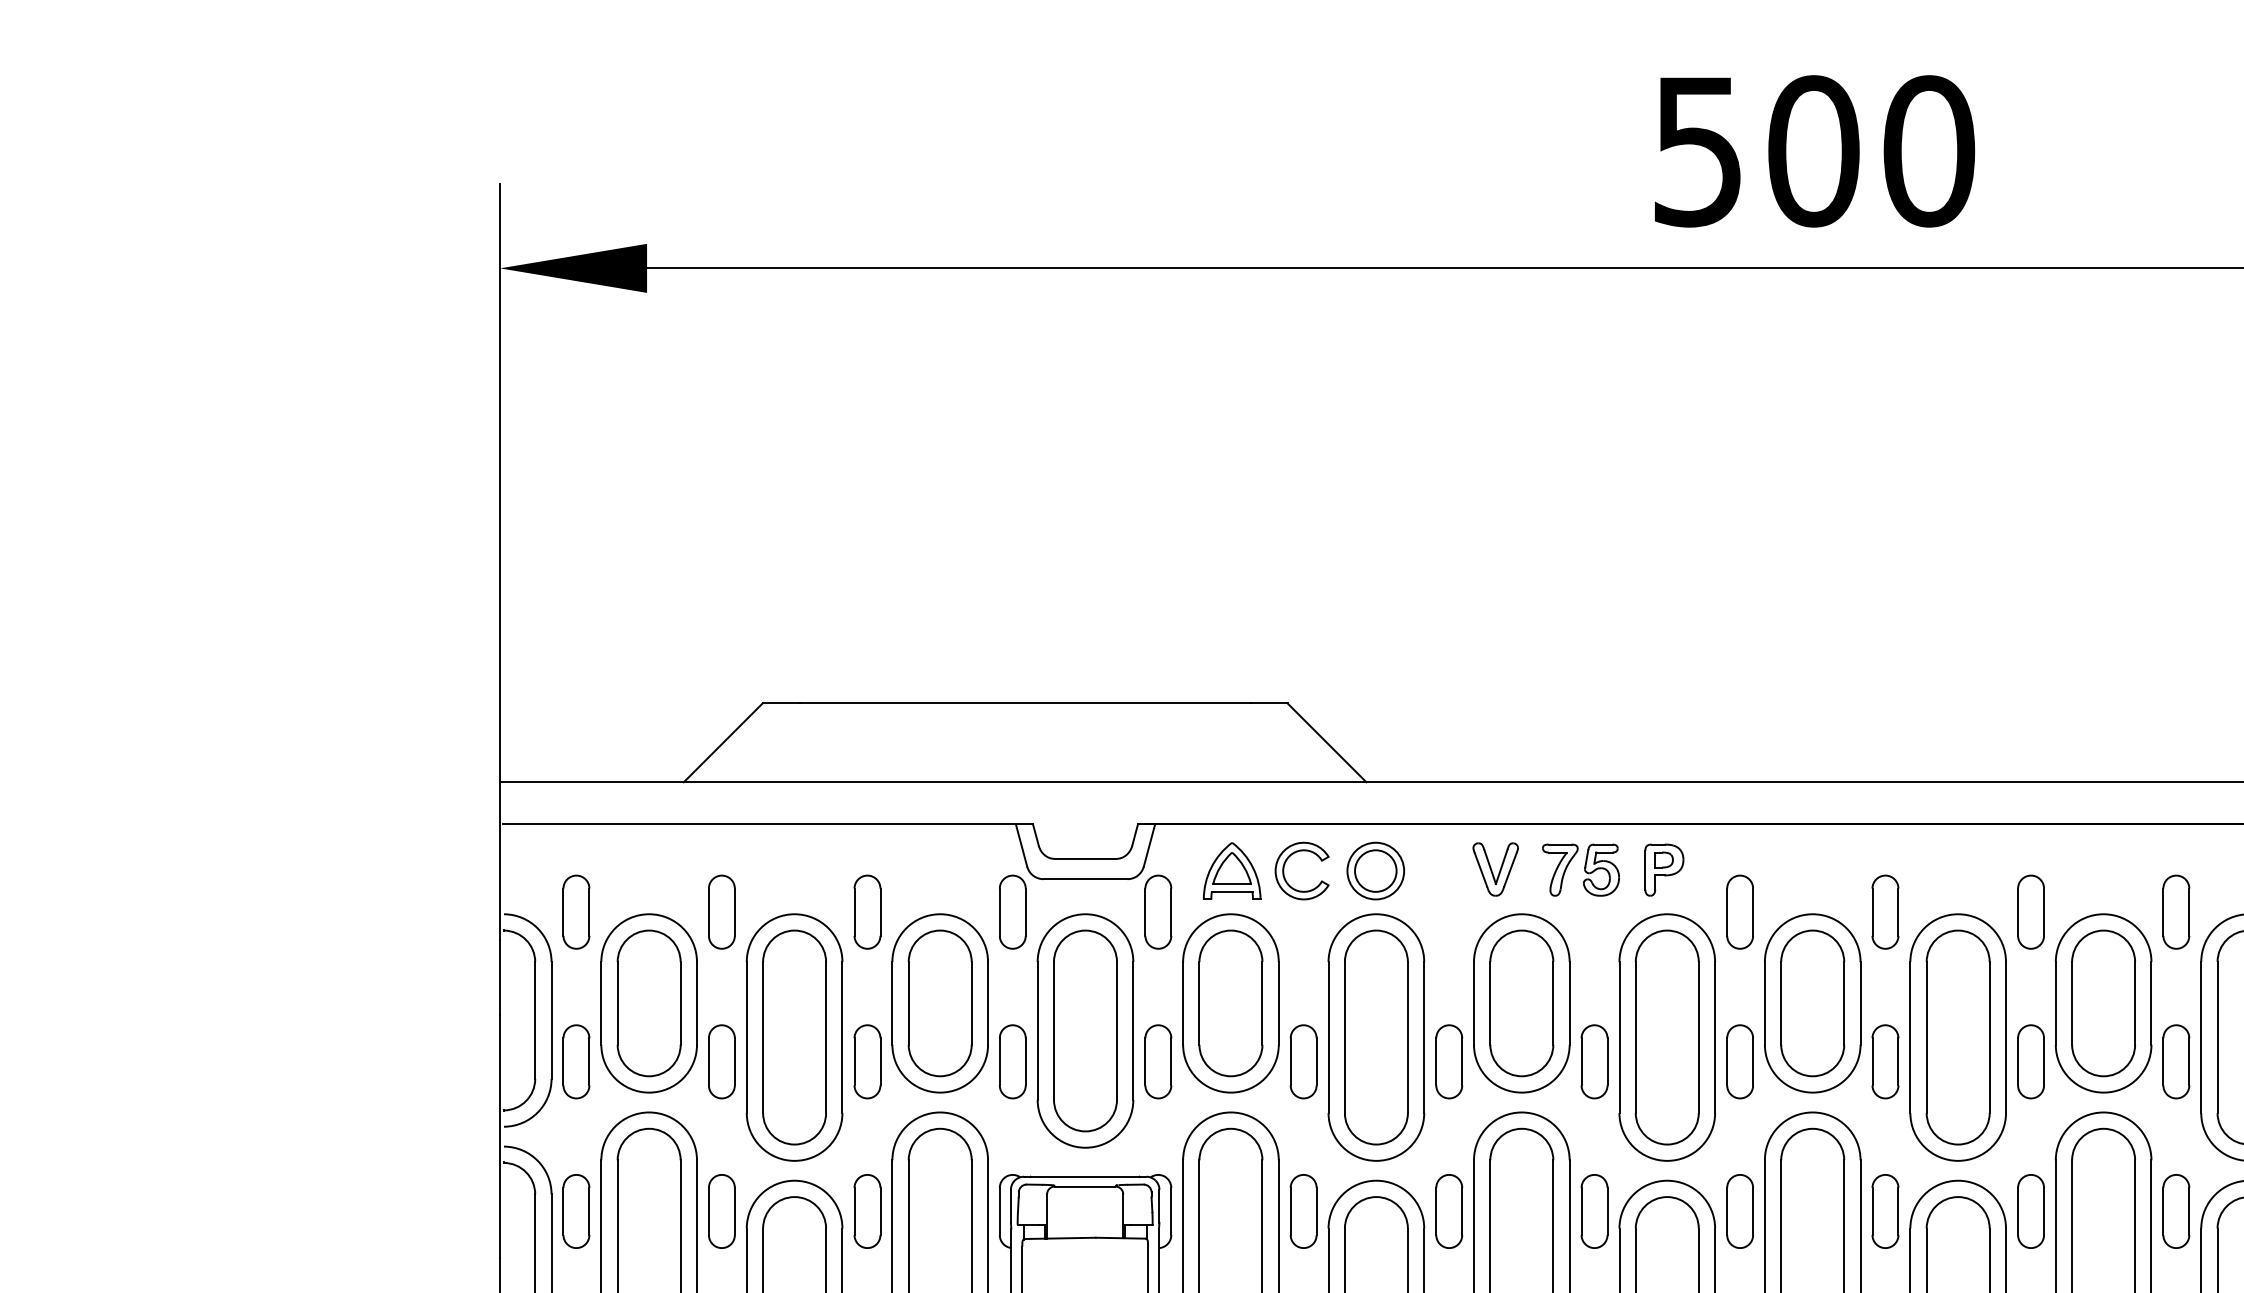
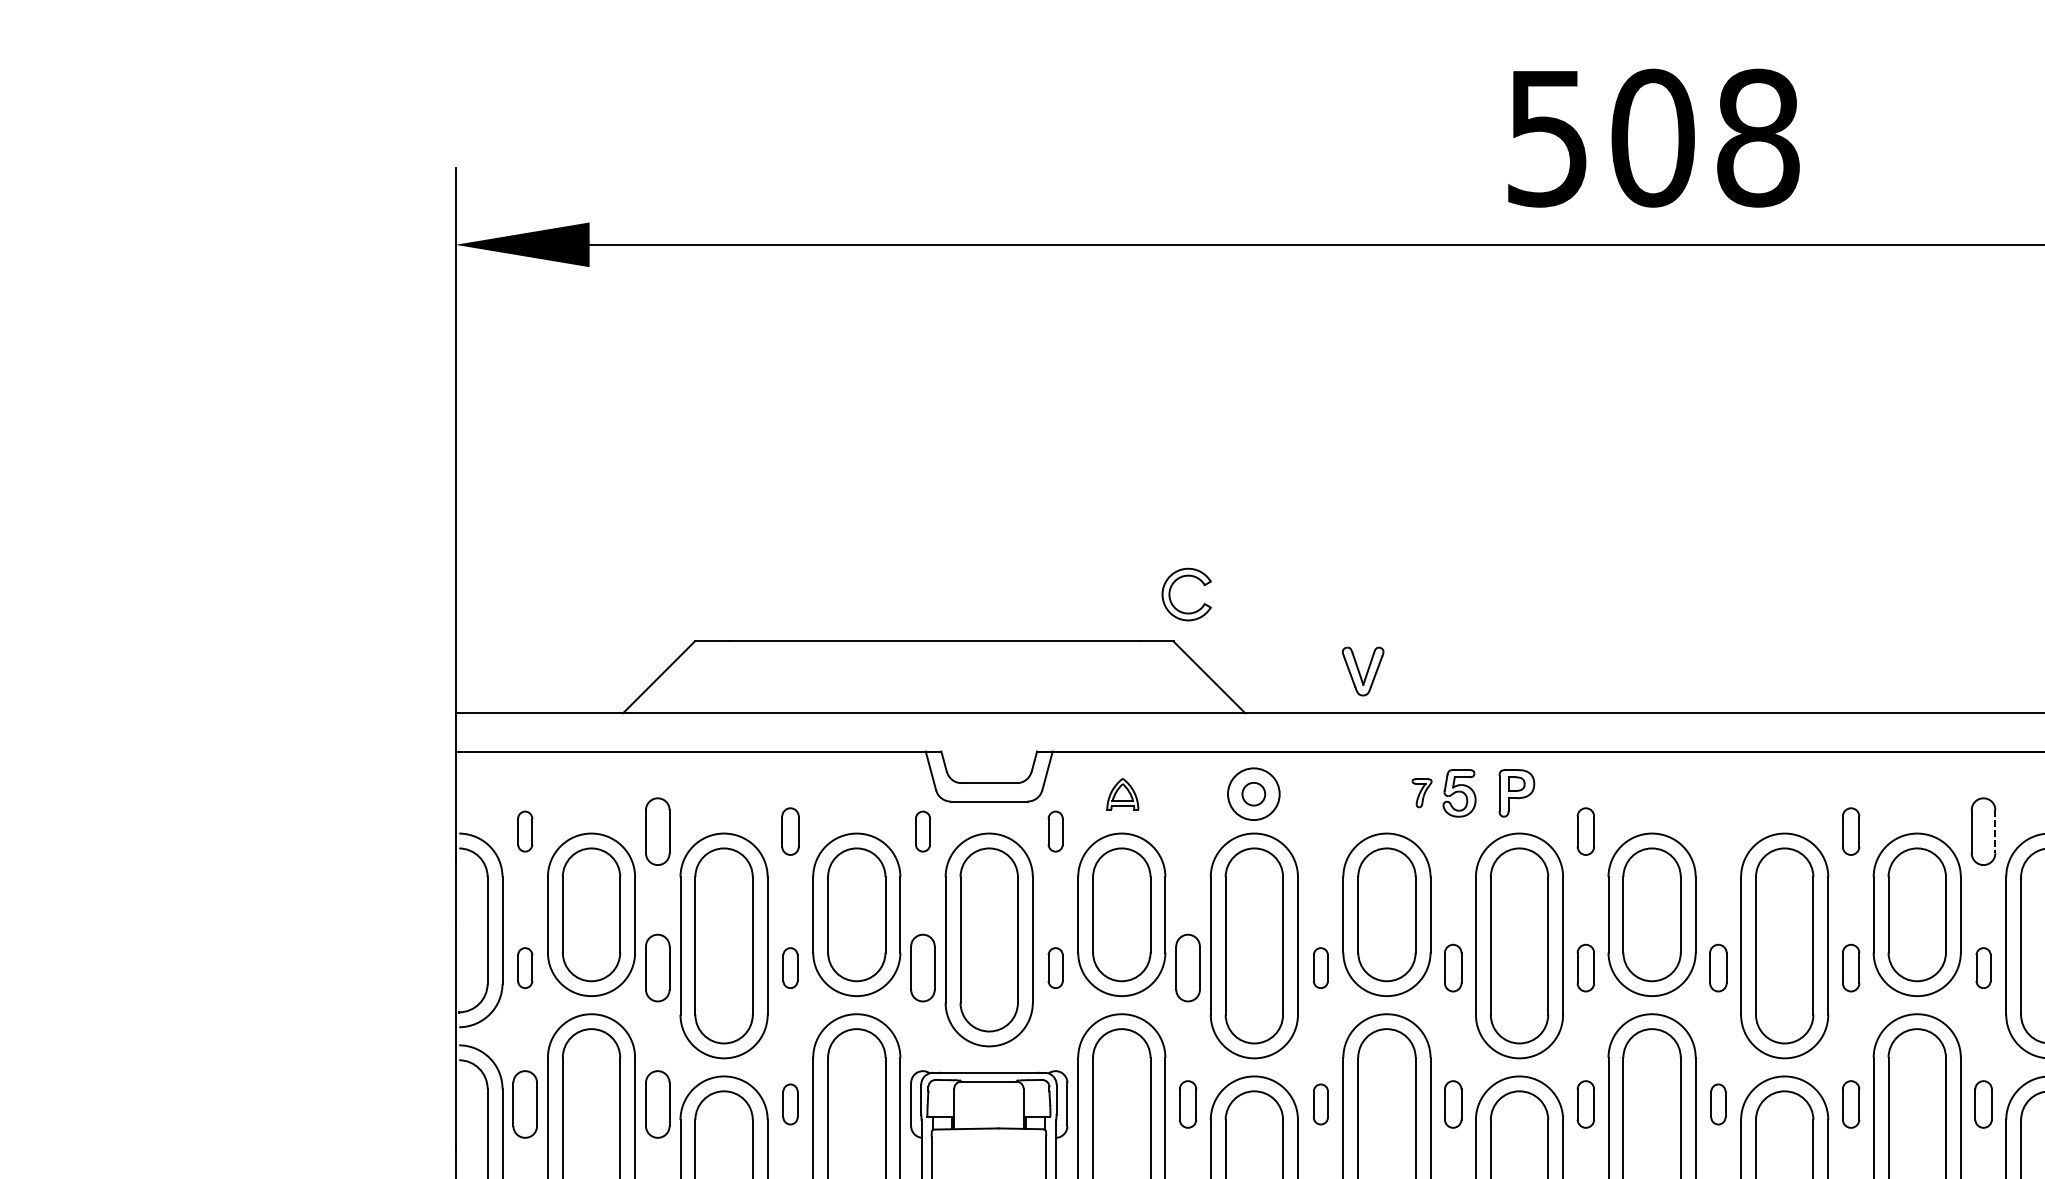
text: (1929, 151) -> (1758, 138), 500 -> 508
part: (1286, 862) -> (1172, 586), moved
part: (1495, 869) -> (1362, 671), moved
part: (1560, 869) -> (1422, 792), size x0.6
part: (1231, 870) -> (1122, 793), size x0.6
circle: (1375, 870) -> (1253, 793), size x0.6
part: (576, 911) -> (525, 831), size x0.6
part: (867, 911) -> (790, 831), size x0.7
part: (1012, 911) -> (922, 831), size x0.6
part: (1158, 911) -> (1055, 831), size x0.6
part: (1739, 911) -> (1585, 831), size x0.7
part: (1885, 911) -> (1718, 831), removed
part: (2030, 911) -> (1850, 831), size x0.7
line: (2189, 912) -> (1995, 831), solid -> dashed
part: (576, 1061) -> (525, 967), size x0.6
part: (867, 1061) -> (790, 967), size x0.6
part: (1158, 1061) -> (1055, 967), size x0.6
part: (1449, 1061) -> (1321, 967), size x0.6
part: (1594, 1061) -> (1453, 967), size x0.7
part: (1739, 1061) -> (1585, 967), size x0.7
part: (1885, 1061) -> (1718, 967), size x0.7
part: (2030, 1061) -> (1850, 967), size x0.7
part: (2176, 1061) -> (1983, 967), size x0.6
part: (867, 1211) -> (790, 1104), size x0.6
part: (1303, 1211) -> (1187, 1104), size x0.7
part: (1449, 1211) -> (1321, 1104), size x0.6
part: (1594, 1211) -> (1453, 1104), size x0.7
part: (1739, 1211) -> (1585, 1104), size x0.7
part: (1885, 1211) -> (1718, 1104), size x0.6
part: (2030, 1211) -> (1850, 1104), size x0.7
part: (2176, 1211) -> (1983, 1104), size x0.7

